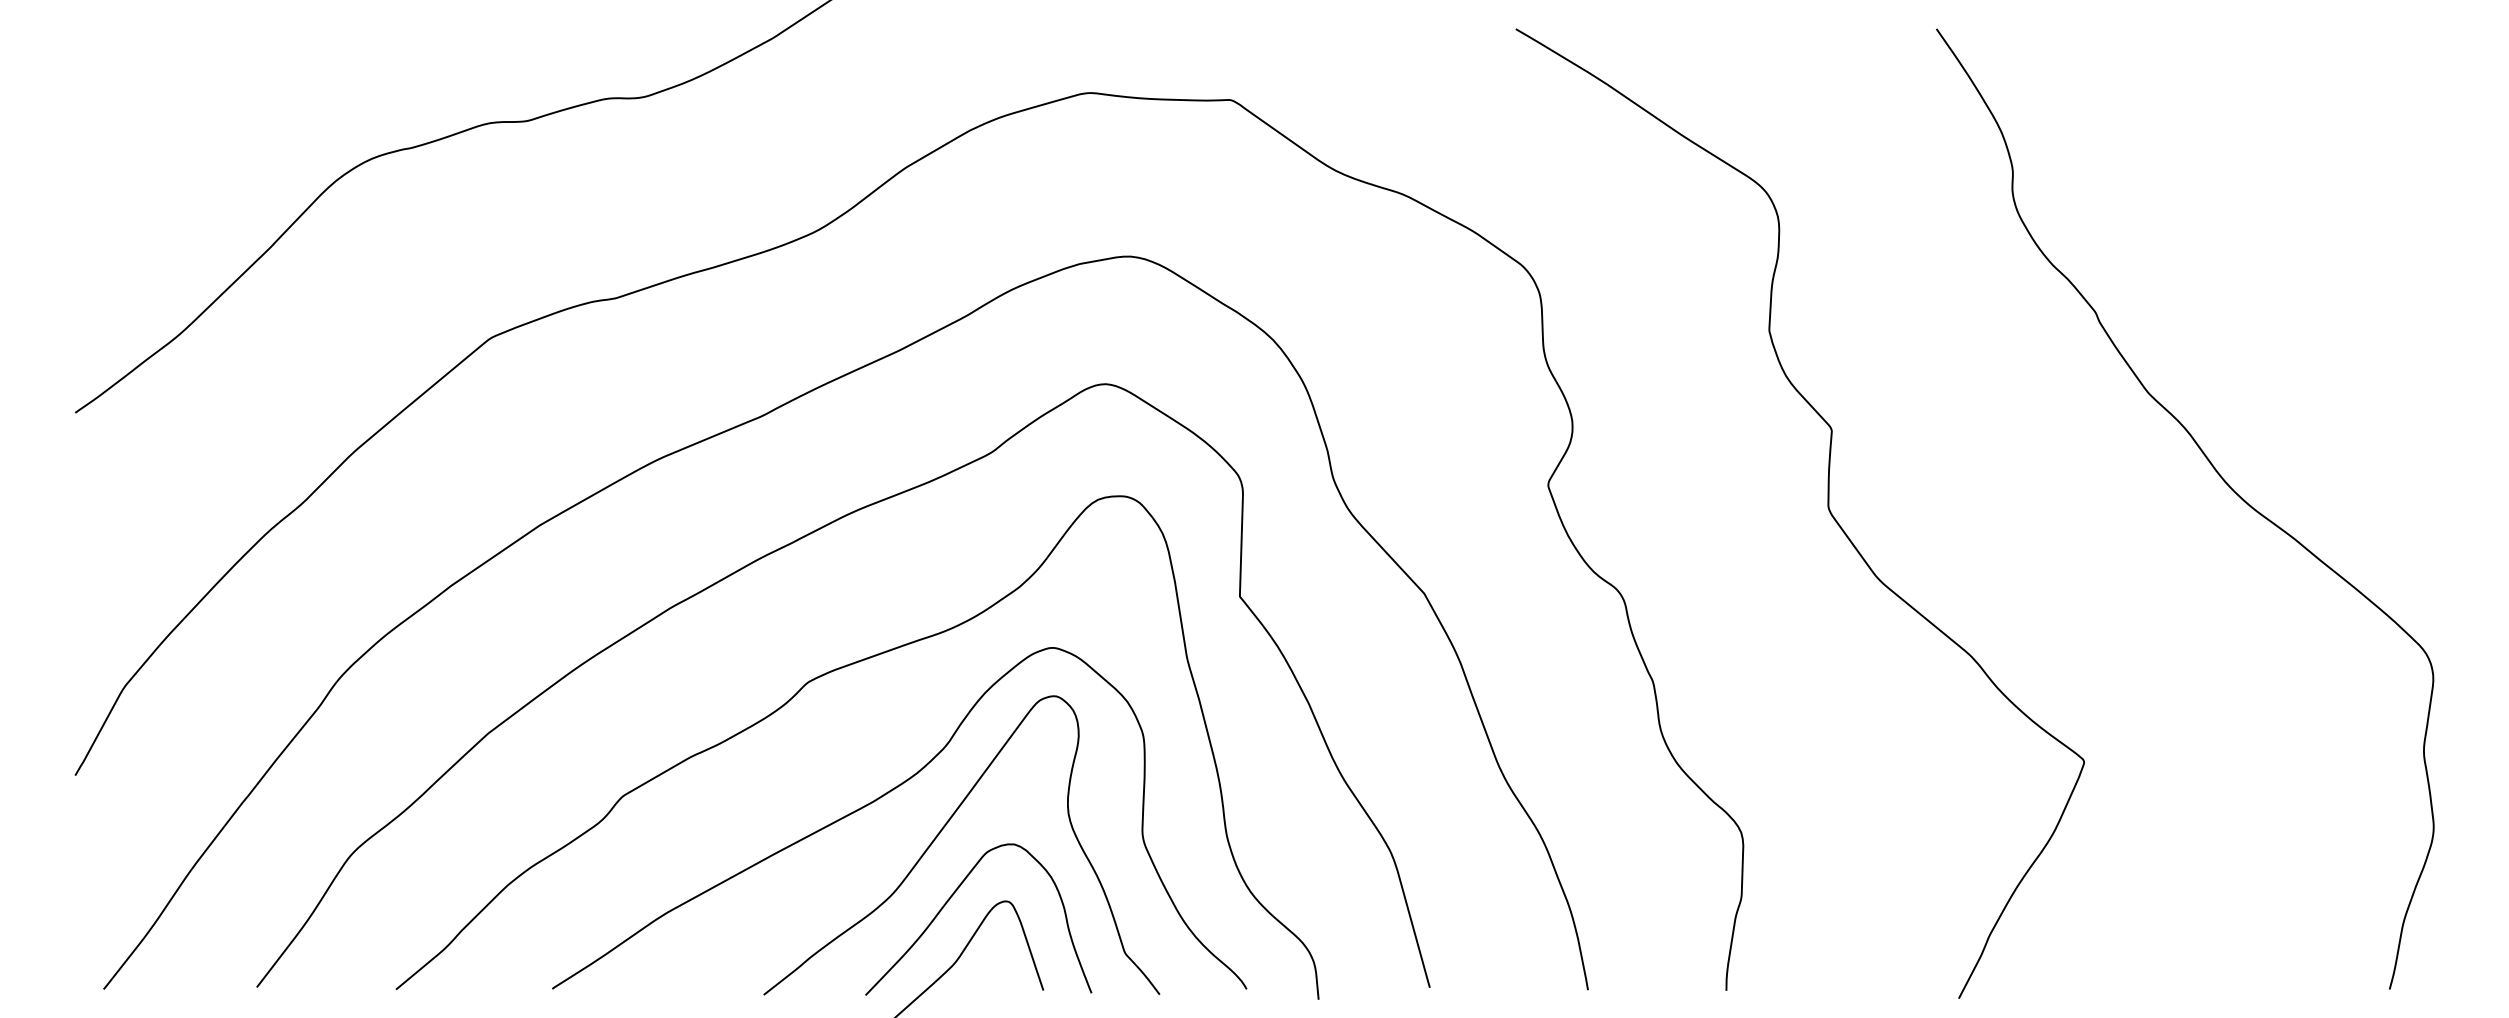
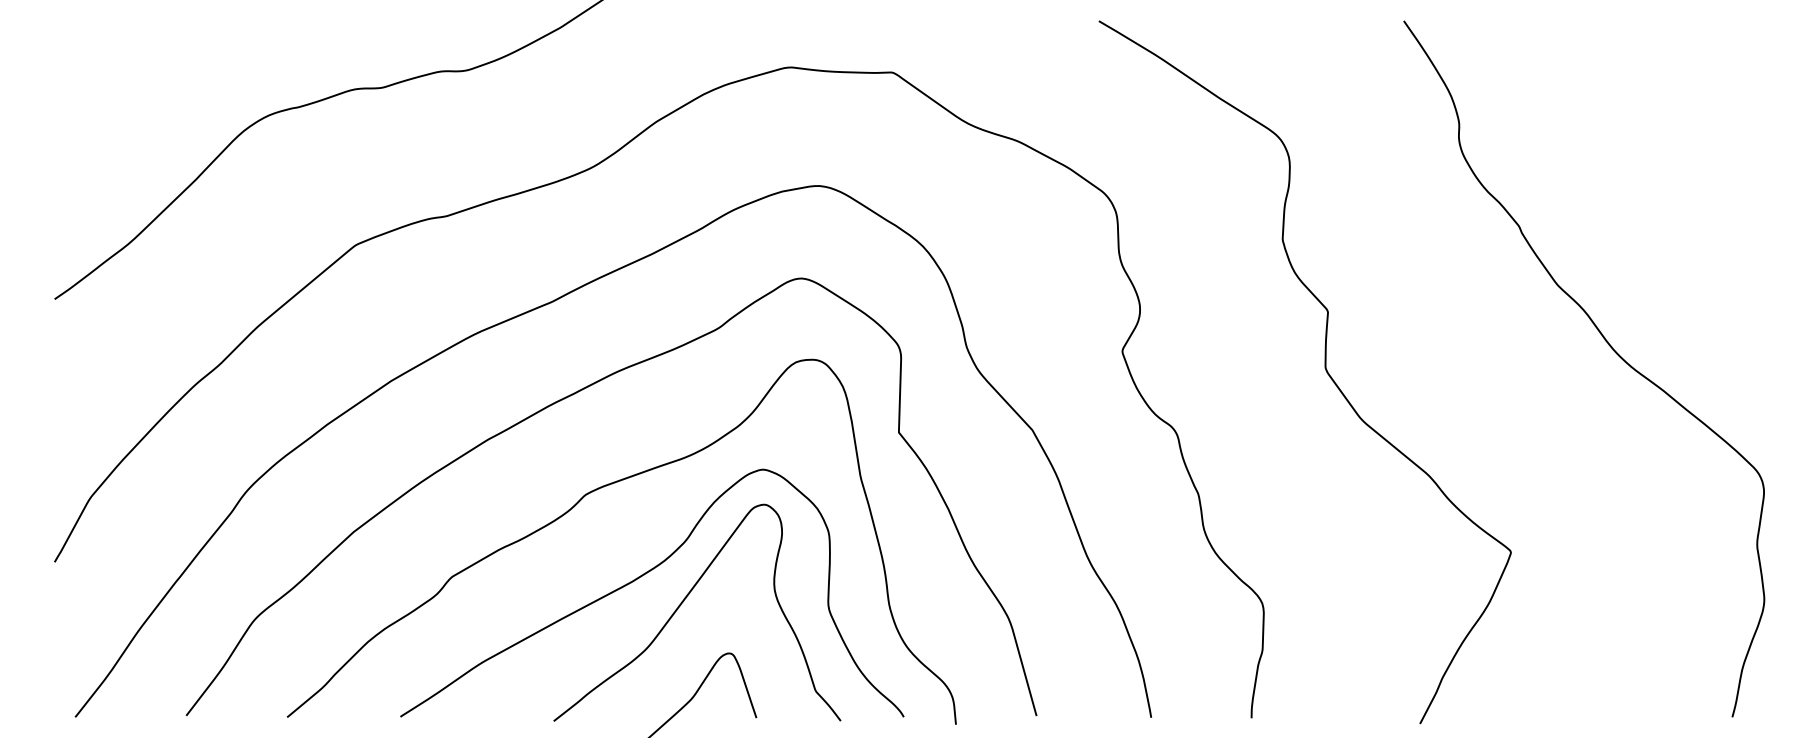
curve: (950, 899) -> (689, 652), removed

